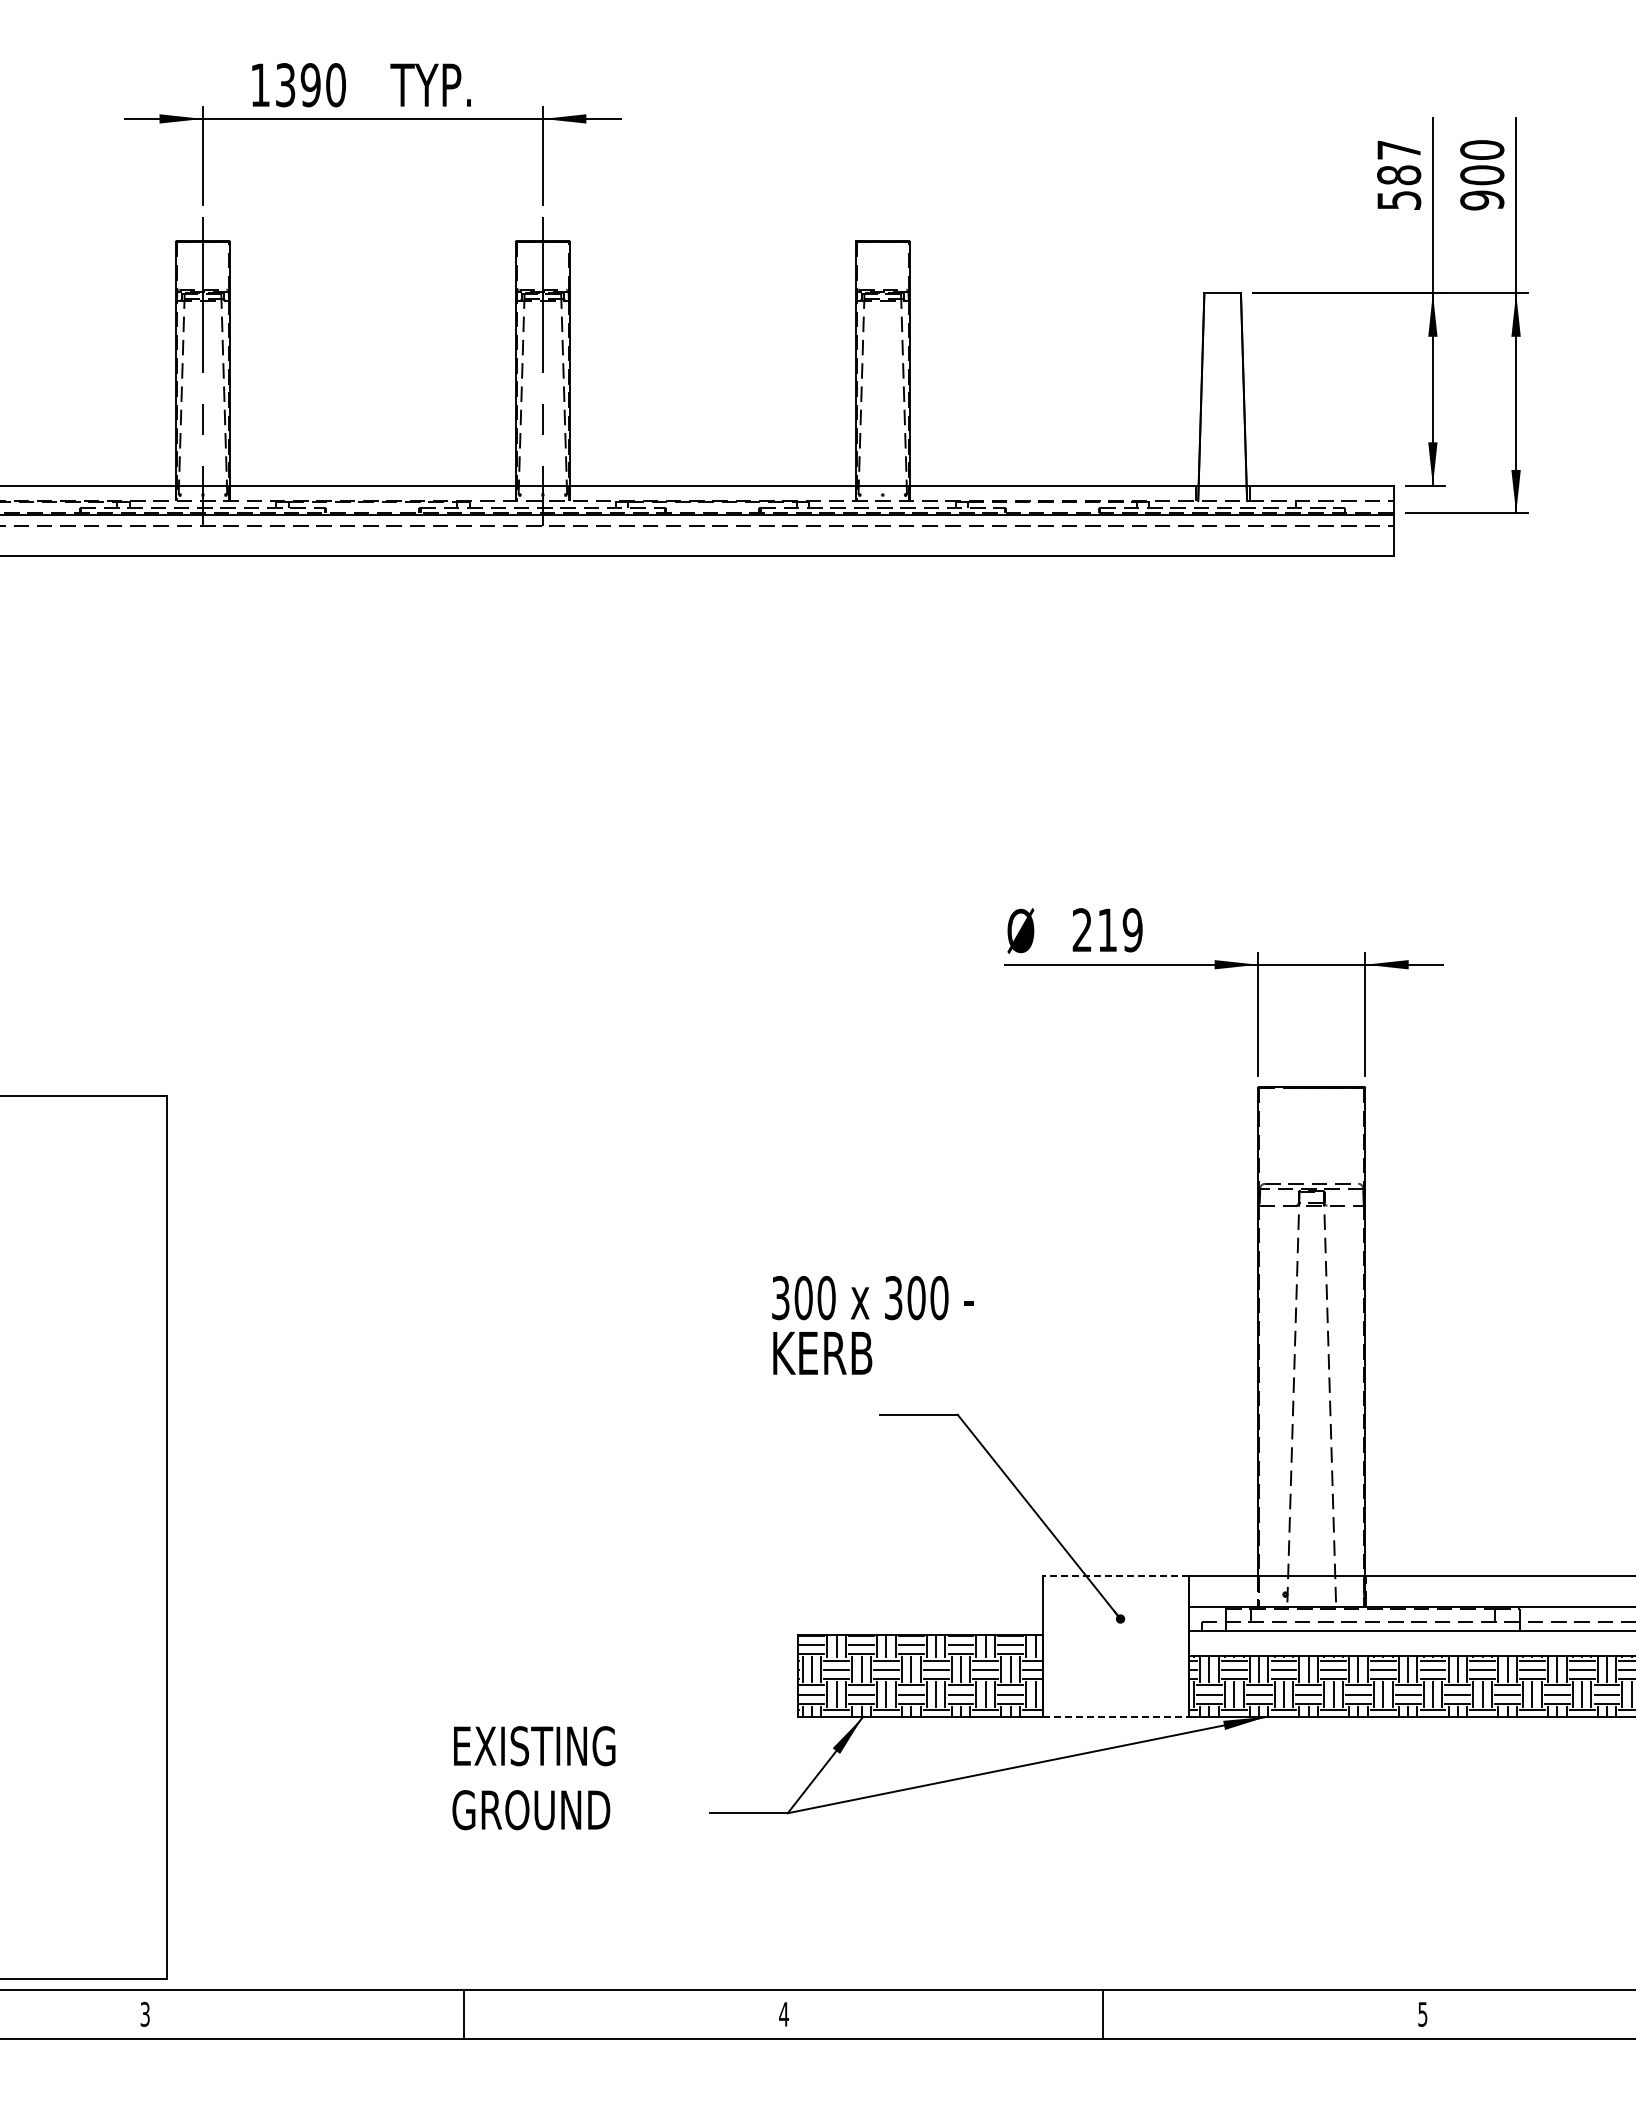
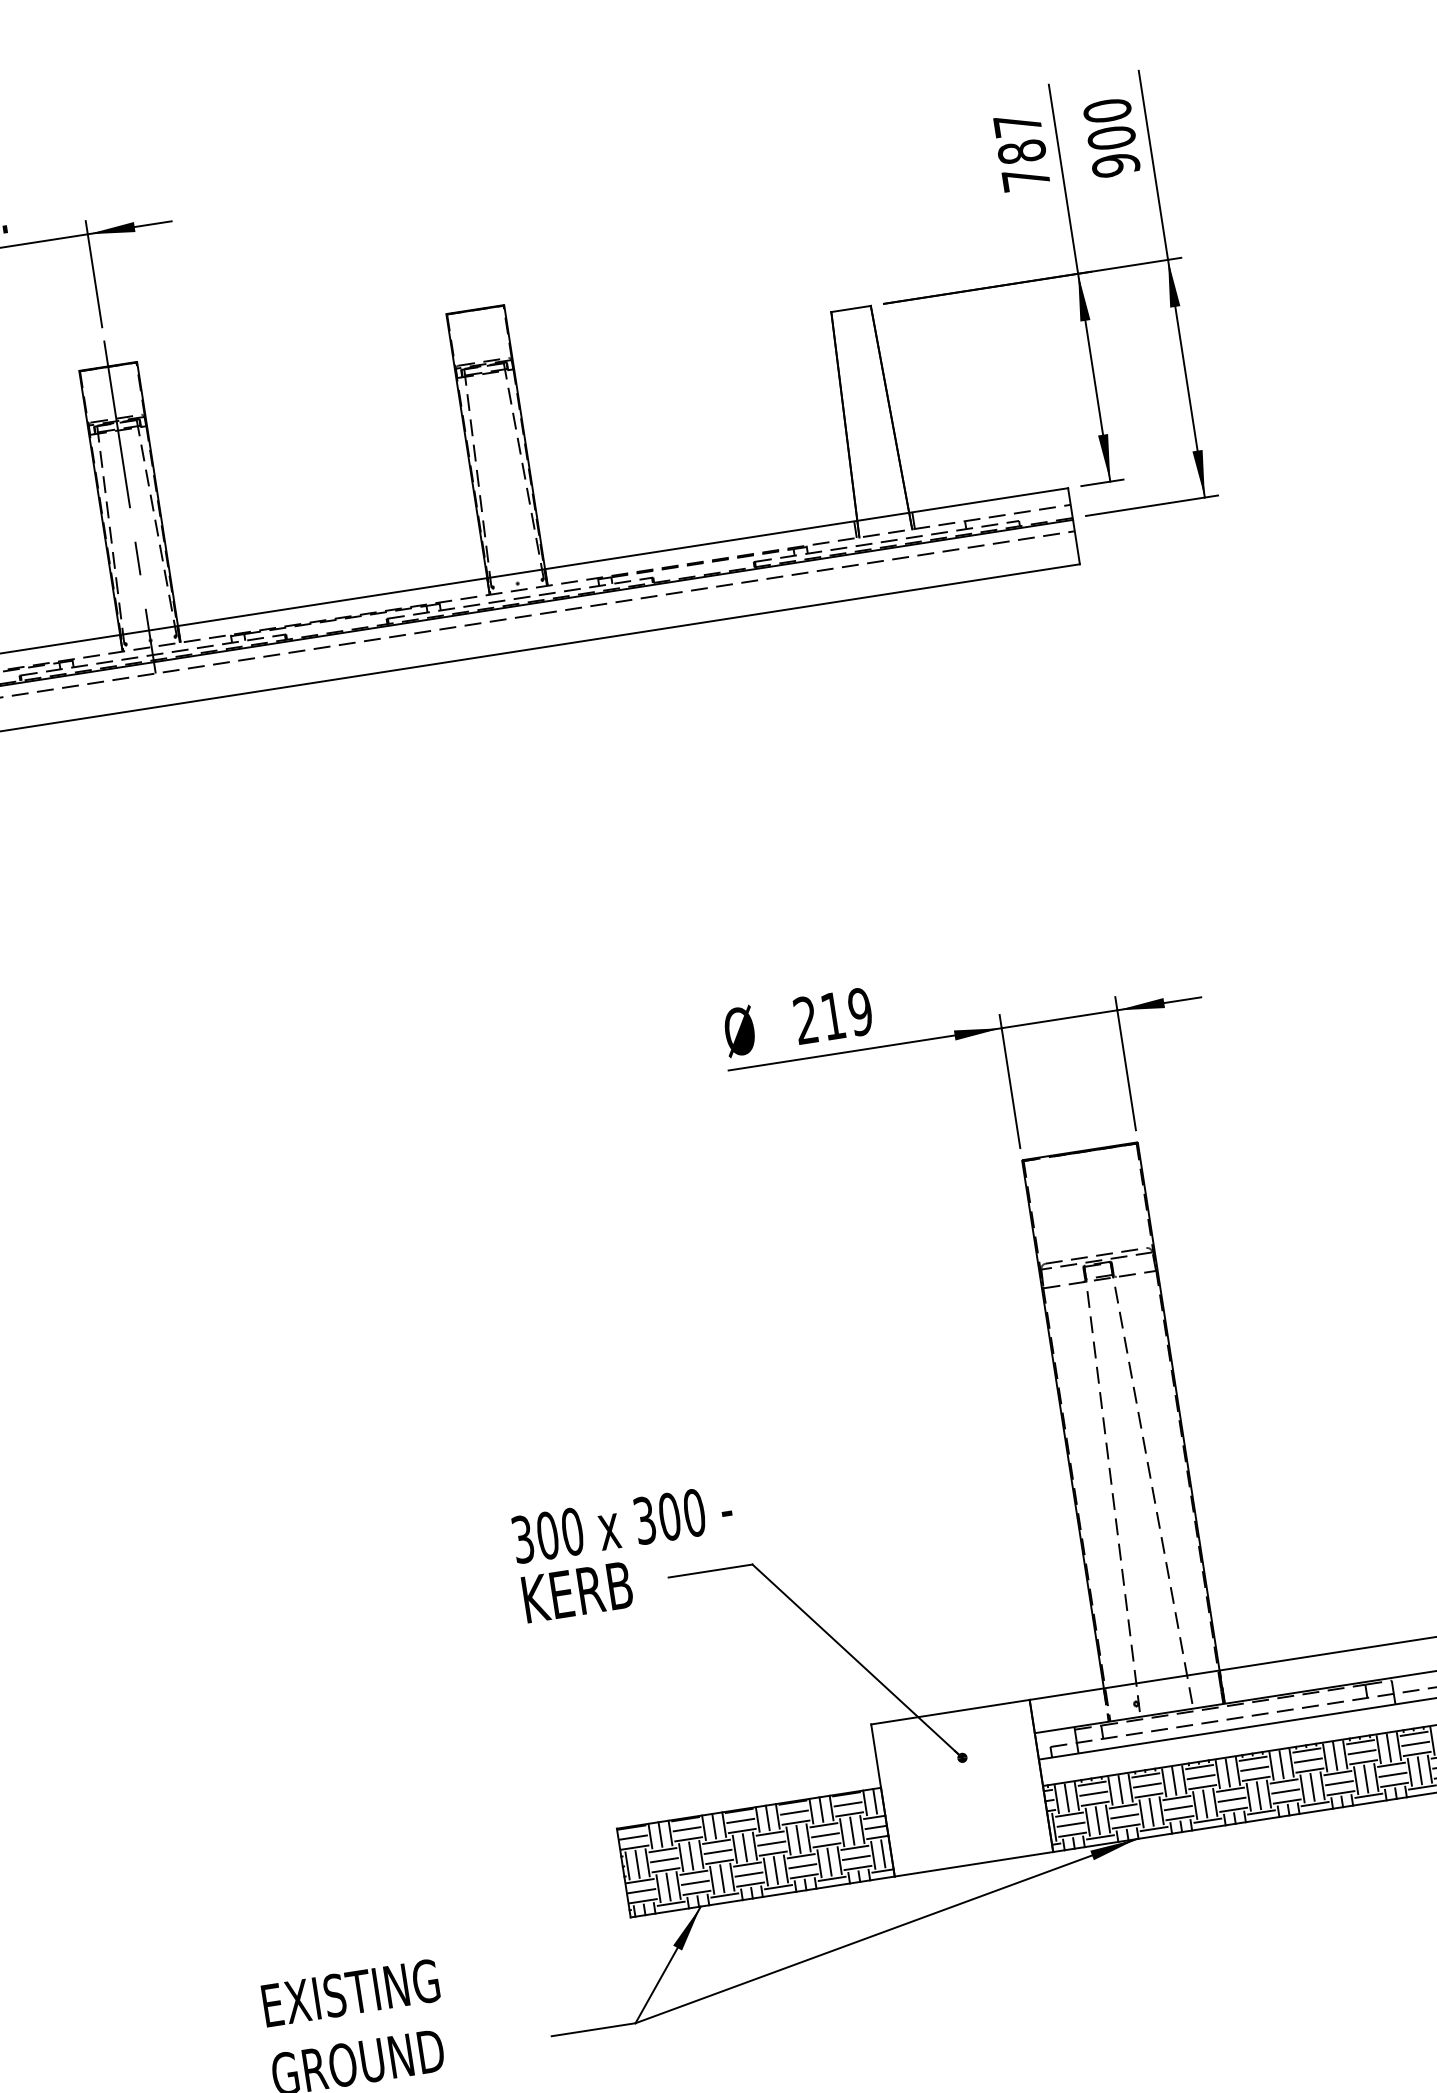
text: (1399, 200) -> (1026, 179), 587 -> 787
text: (872, 1325) -> (626, 1553), moved
line: (1115, 1576) -> (949, 1712), dashed -> solid
line: (1116, 1716) -> (974, 1863), dashed -> solid

